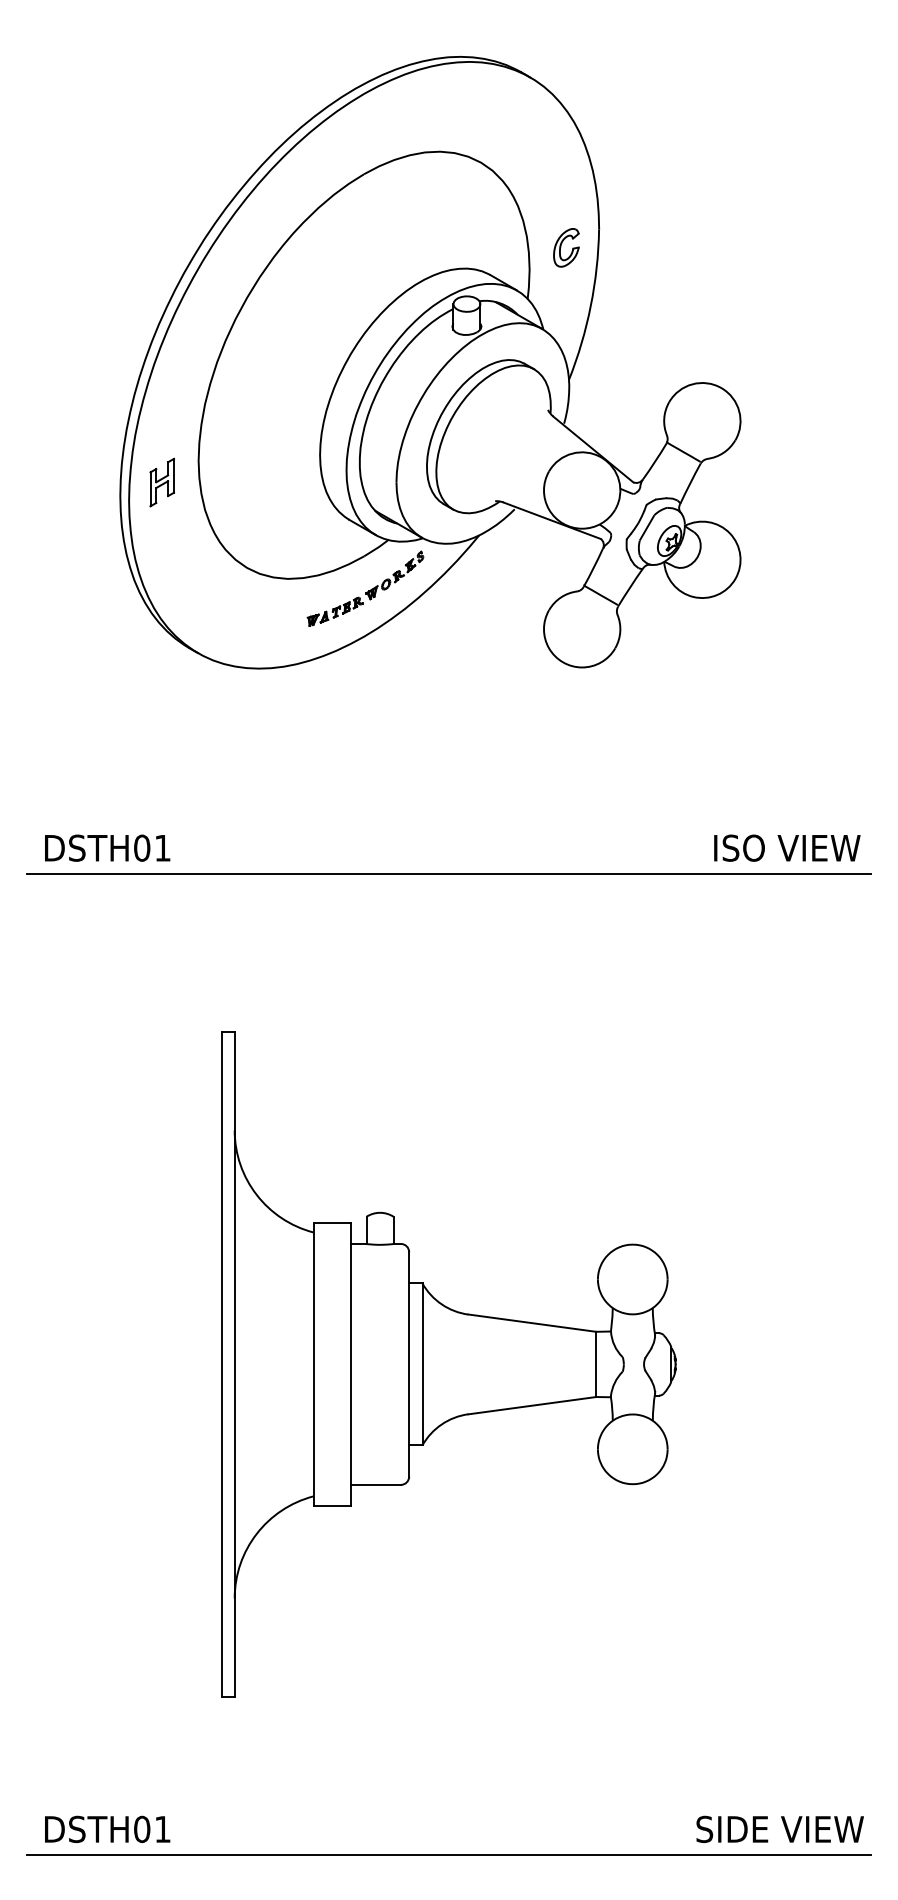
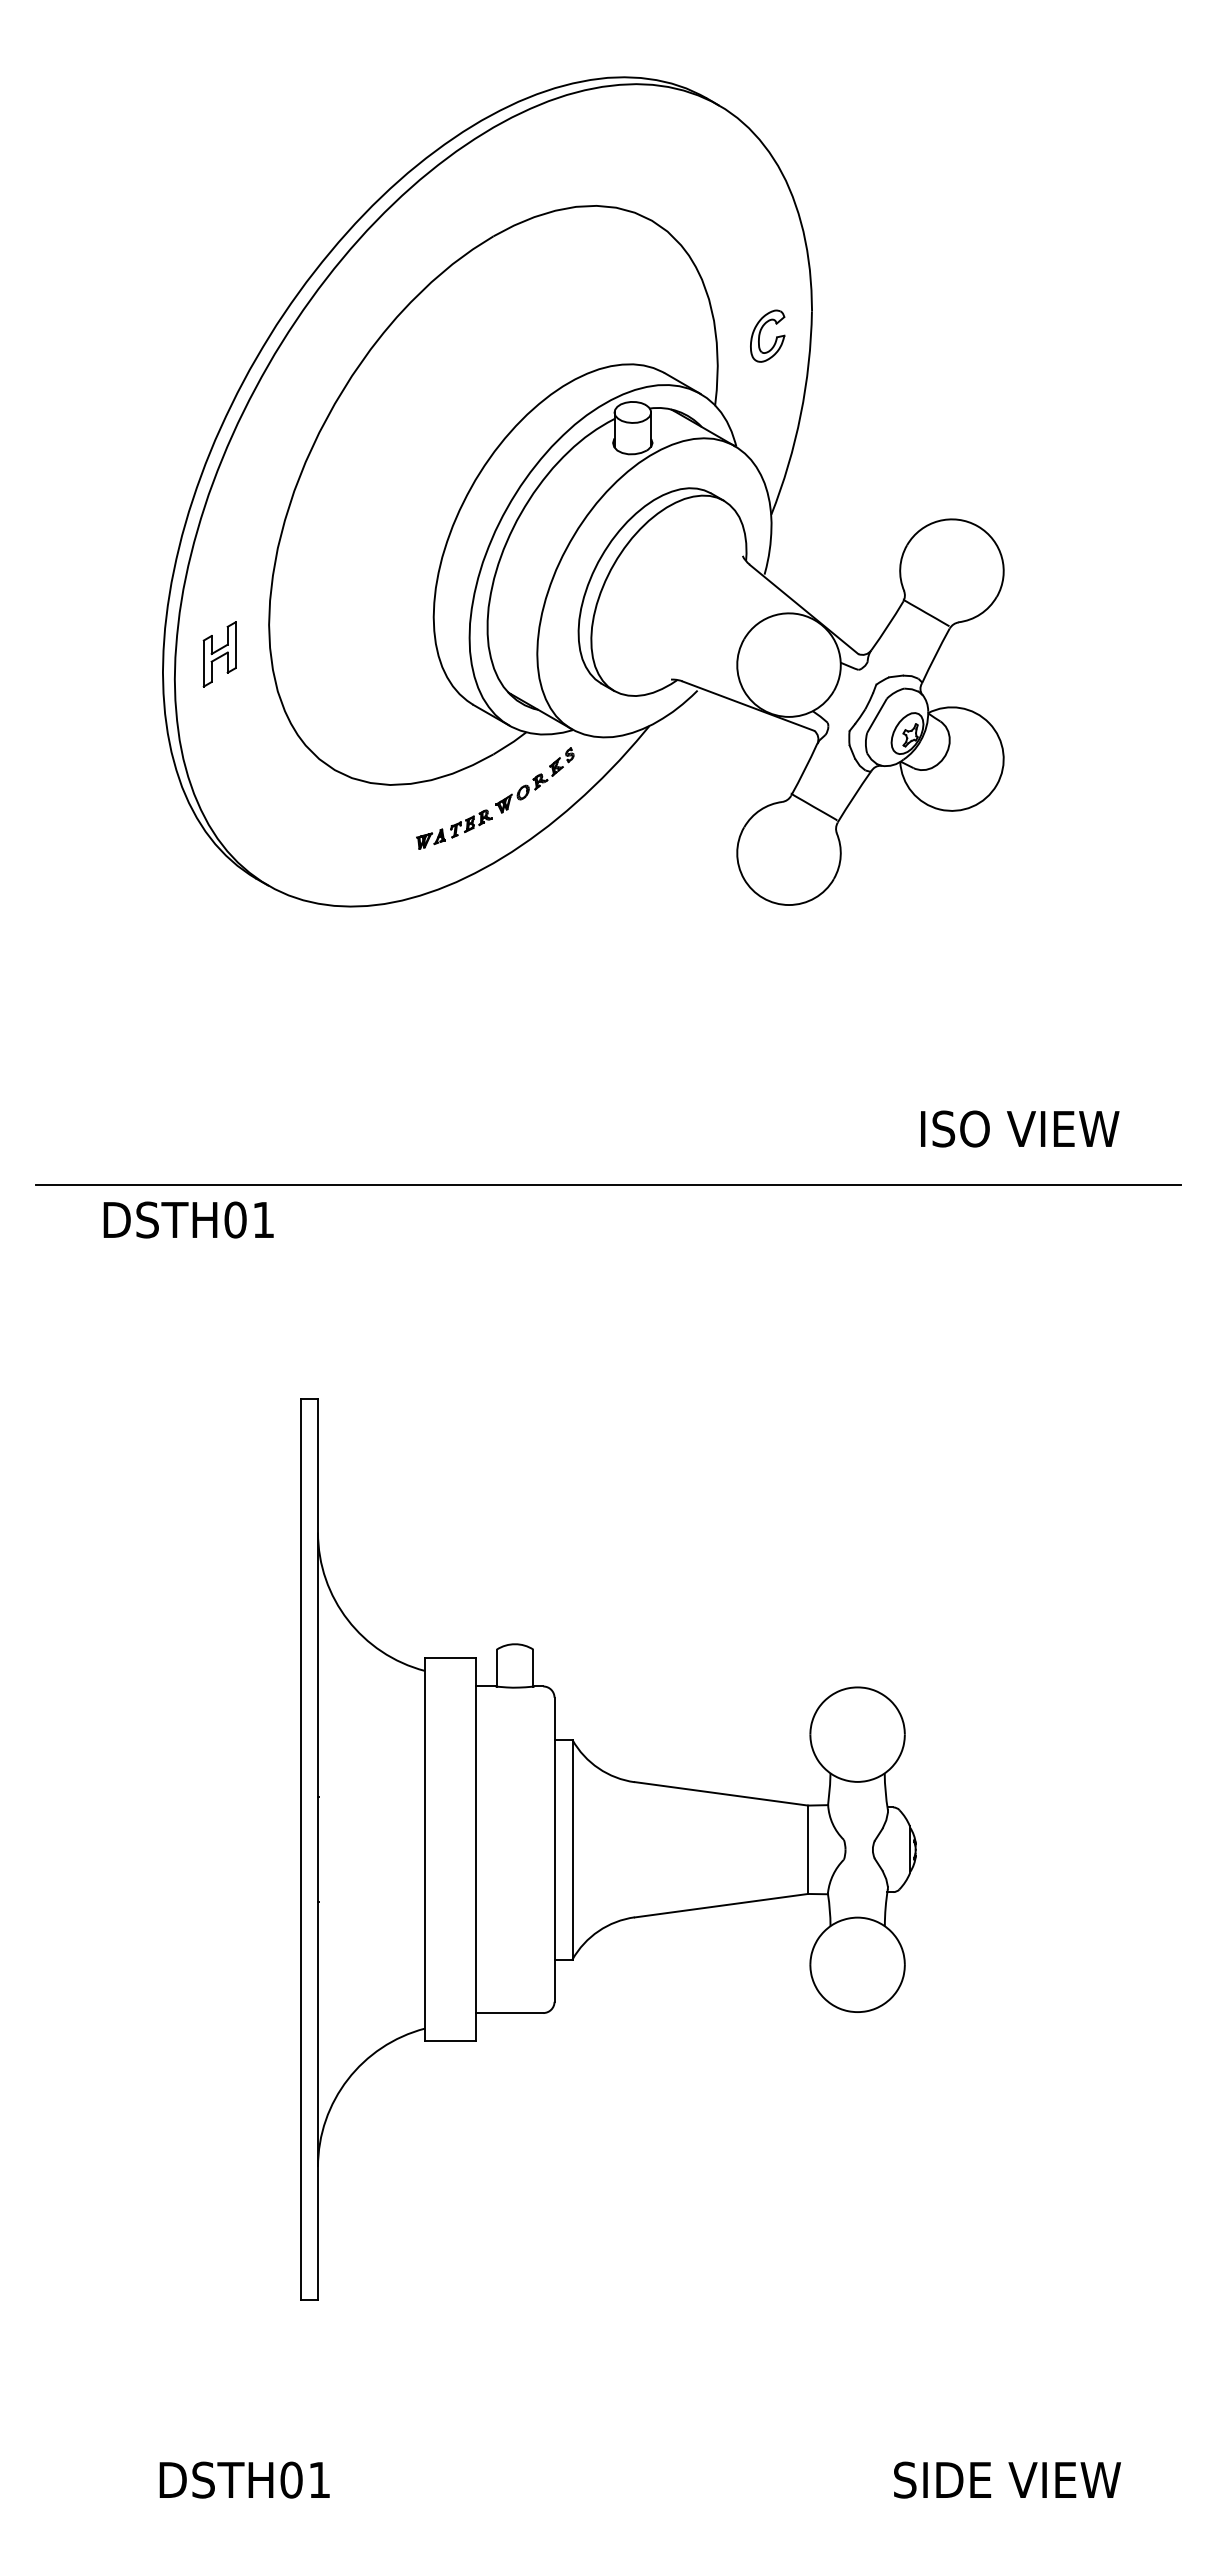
text: (107, 847) -> (188, 1219), moved
text: (787, 847) -> (1020, 1128), moved
text: (107, 1828) -> (244, 2479), moved
text: (780, 1828) -> (1007, 2479), moved
line: (449, 1854) -> (608, 2514), removed

